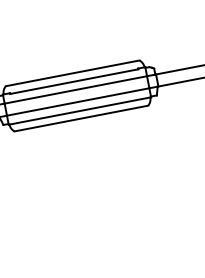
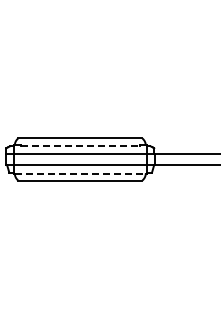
line: (74, 81) -> (80, 146), solid -> dashed
line: (80, 110) -> (80, 173), solid -> dashed

